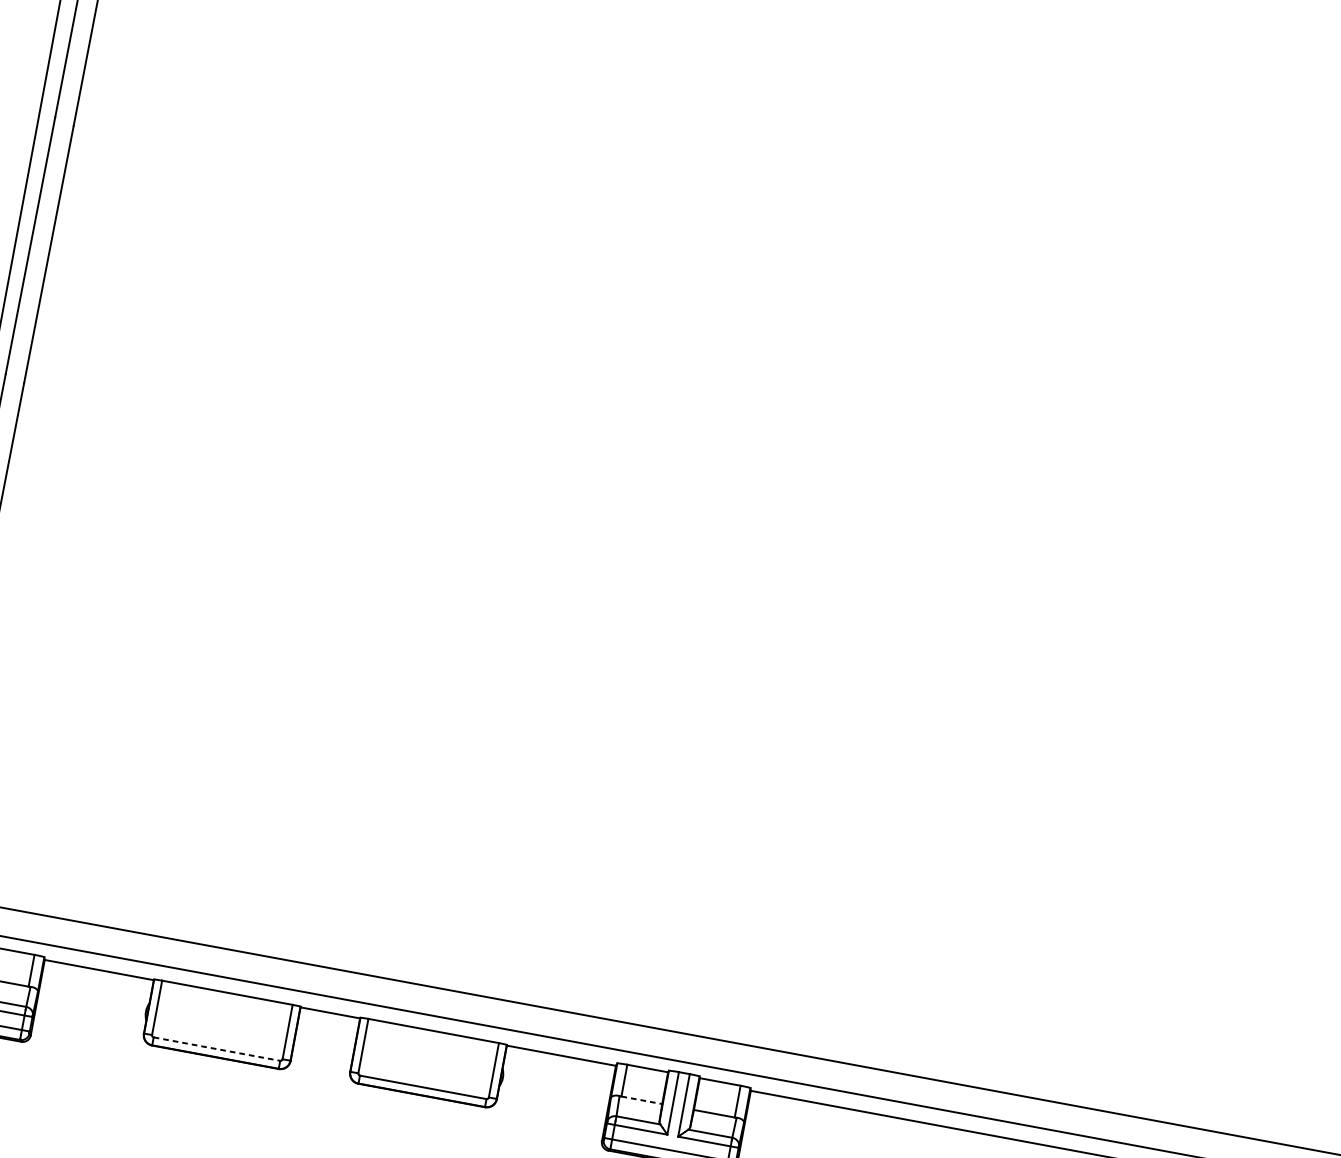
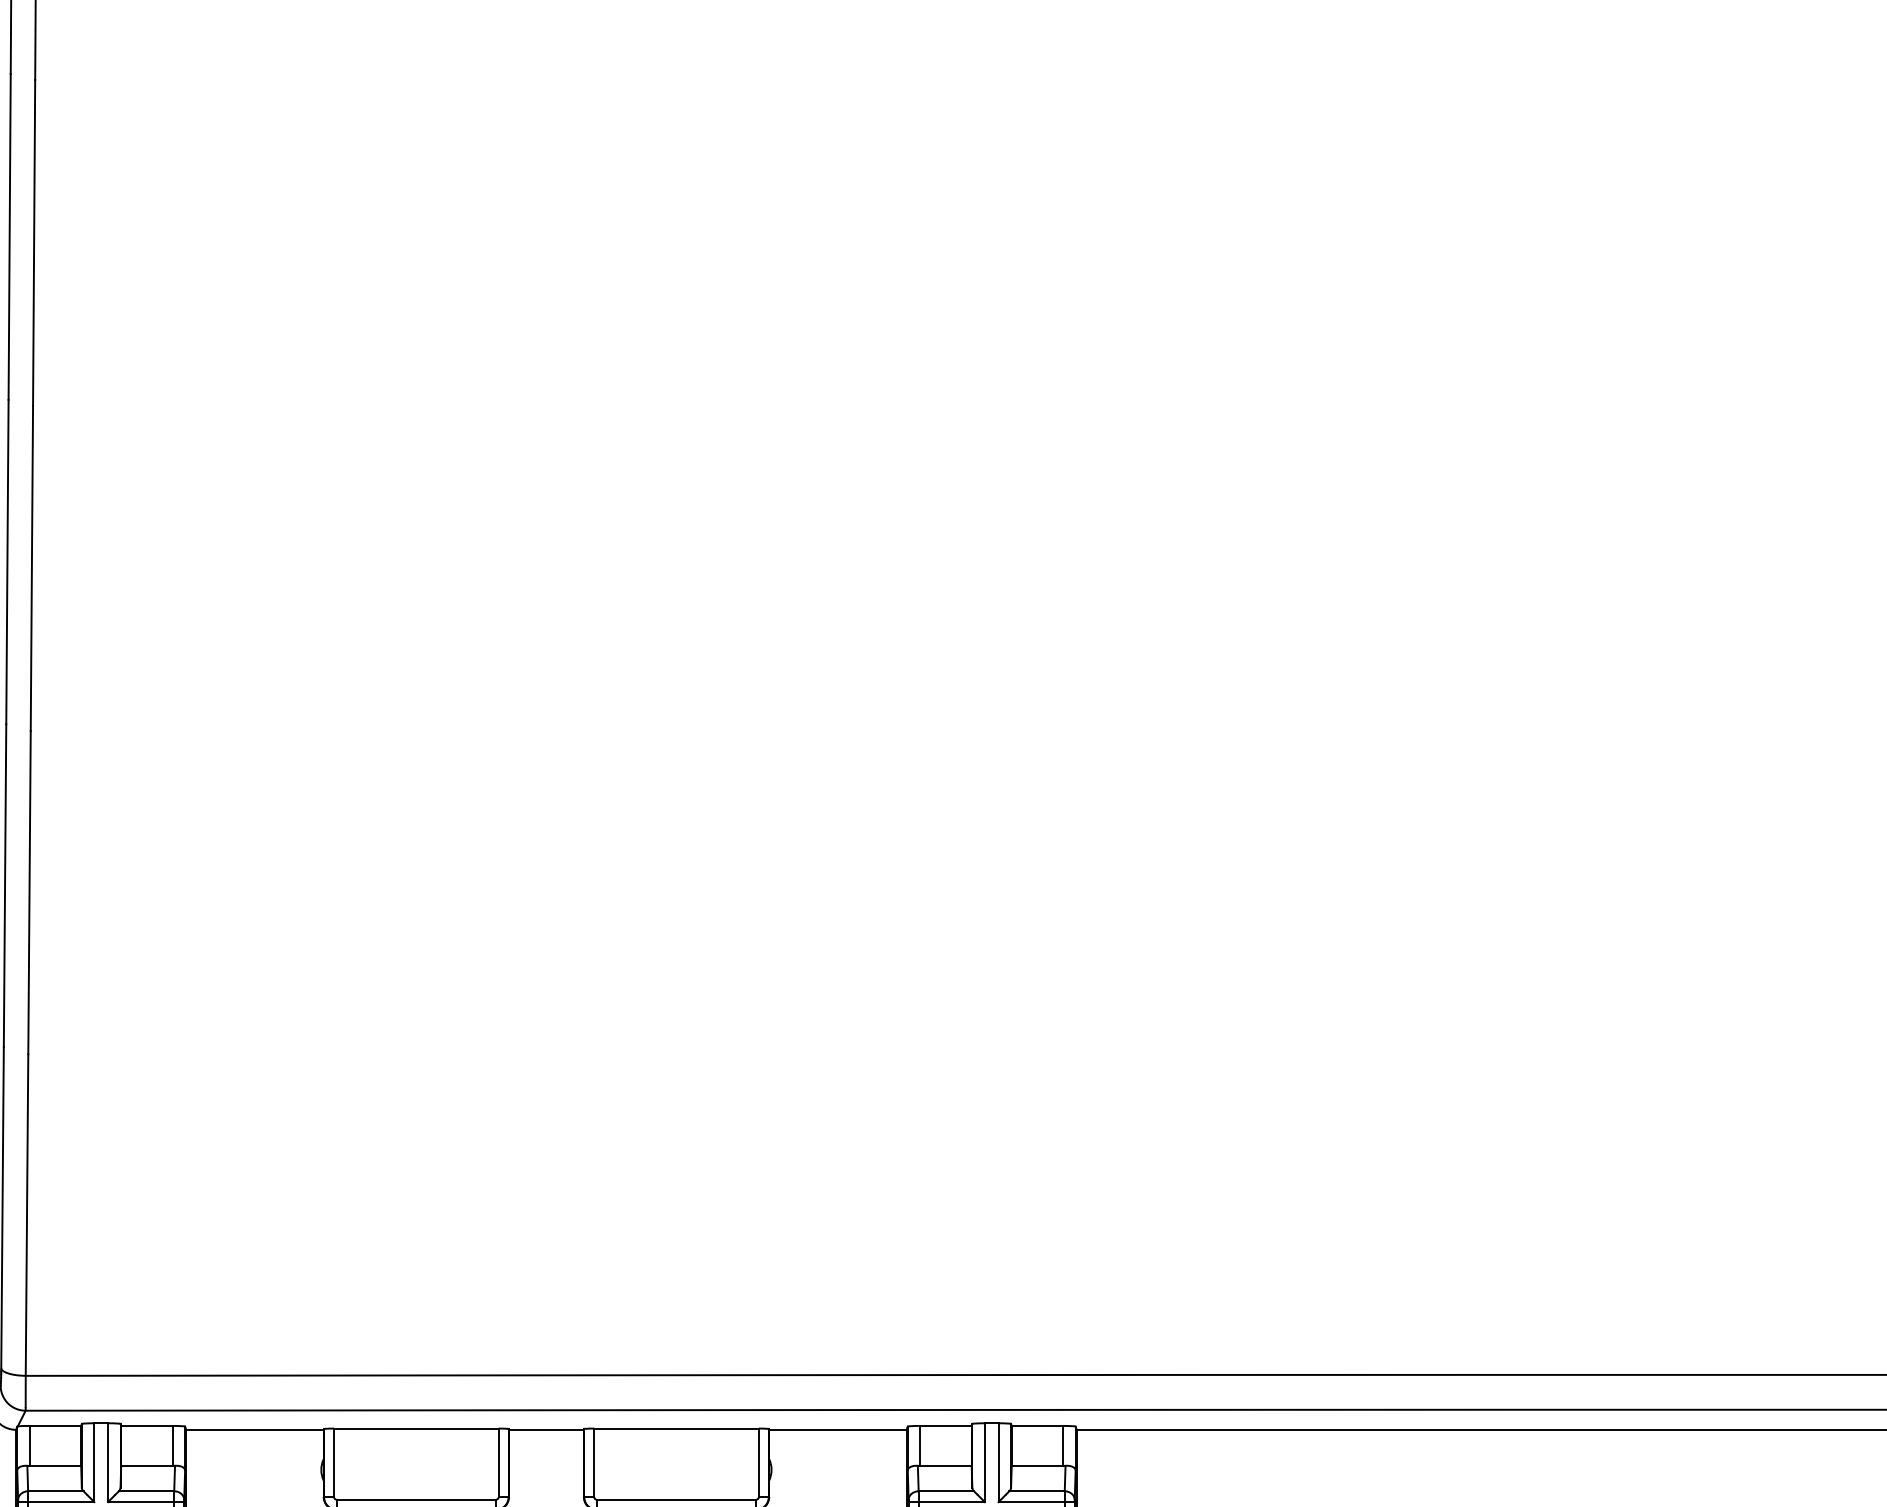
line: (217, 1049) -> (416, 1499), dashed -> solid
line: (641, 1100) -> (945, 1466), dashed -> solid

